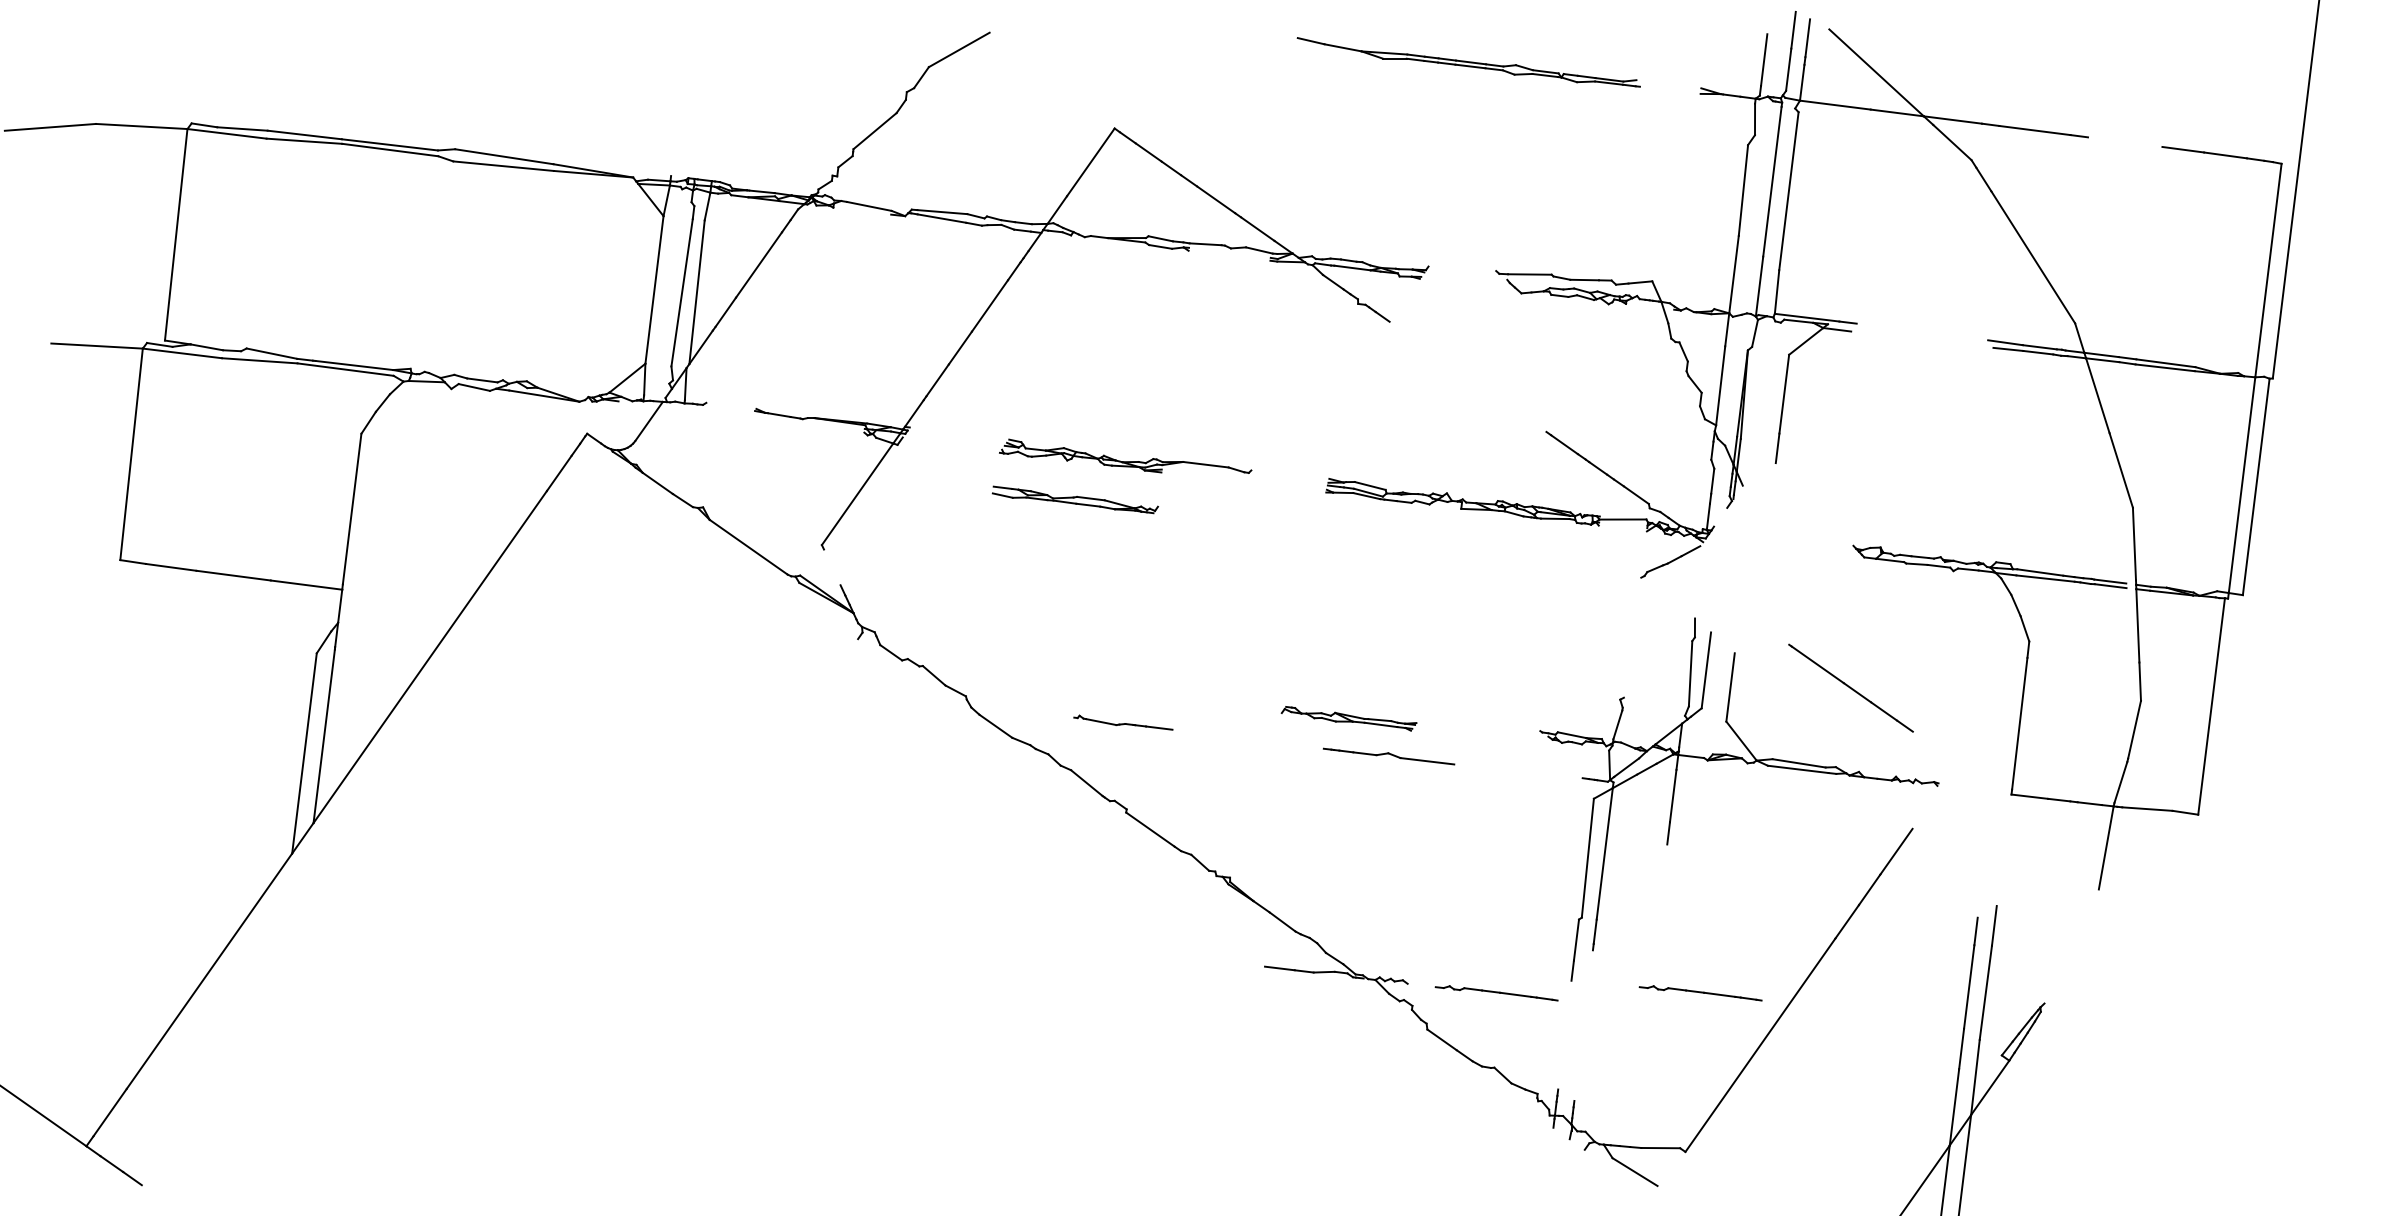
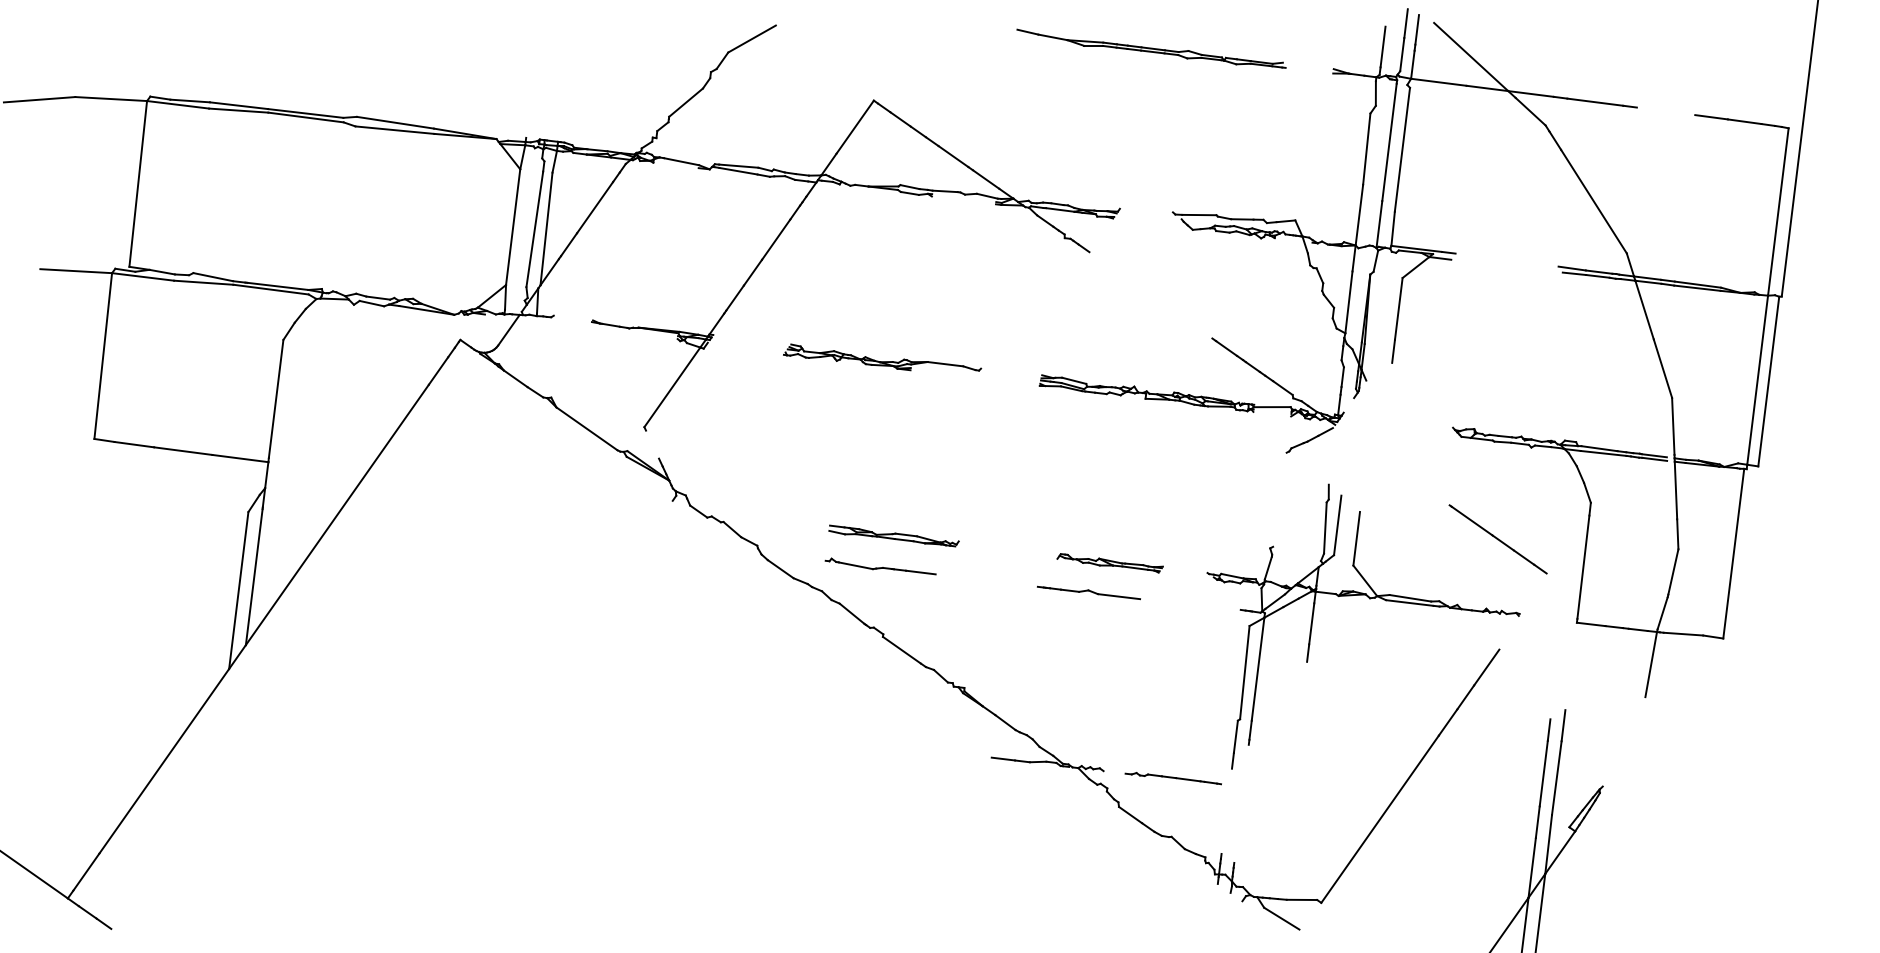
part: (1074, 499) -> (893, 535), moved
line: (1850, 687) -> (1497, 538), moved
part: (1348, 718) -> (1109, 563), moved
part: (1123, 722) -> (880, 566), size x1.43
part: (1700, 993) -> (1333, 778), removed

